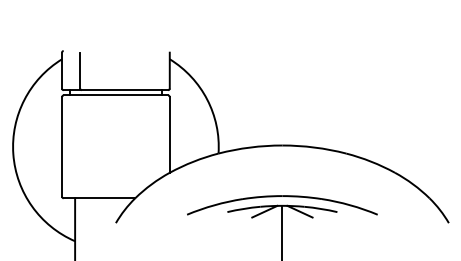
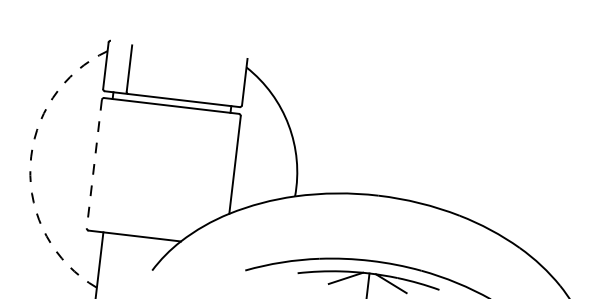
line: (62, 146) -> (94, 163), solid -> dashed
arc: (13, 154) -> (30, 166), solid -> dashed

